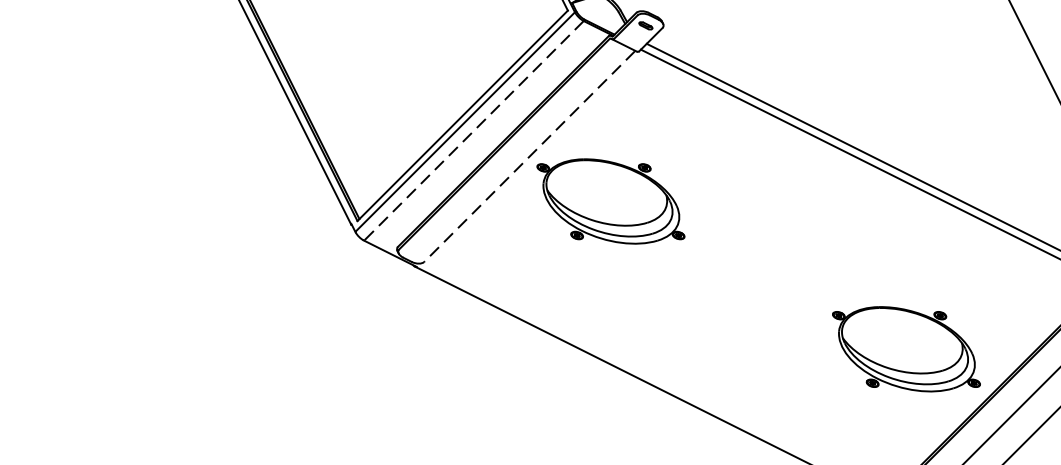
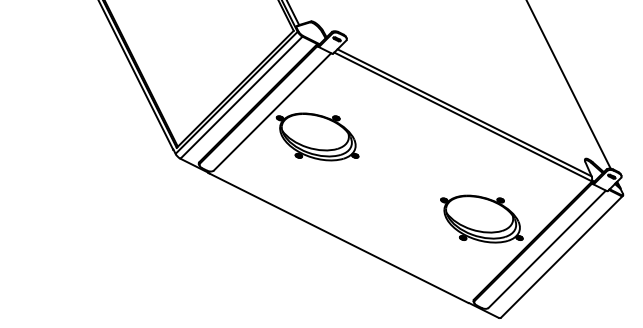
line: (473, 130) -> (241, 97), dashed -> solid
line: (529, 157) -> (272, 112), dashed -> solid

